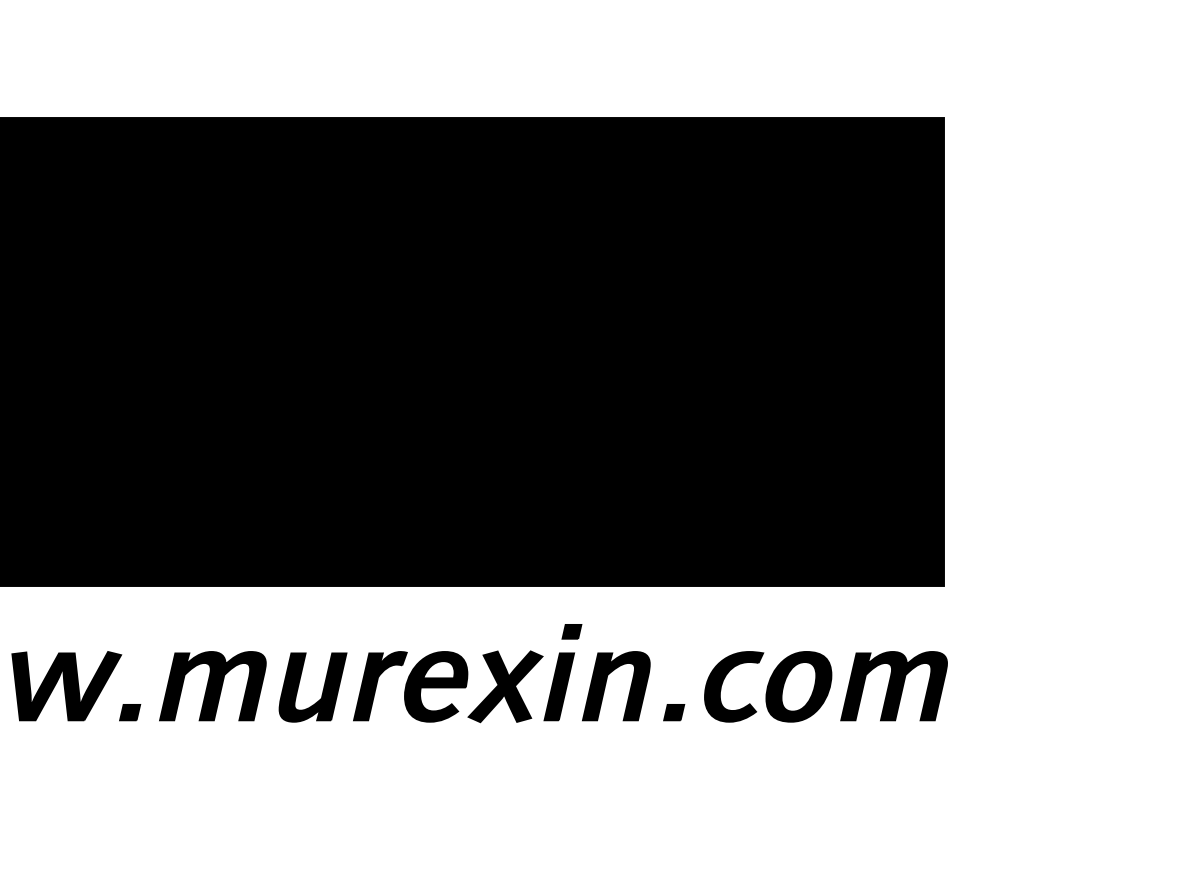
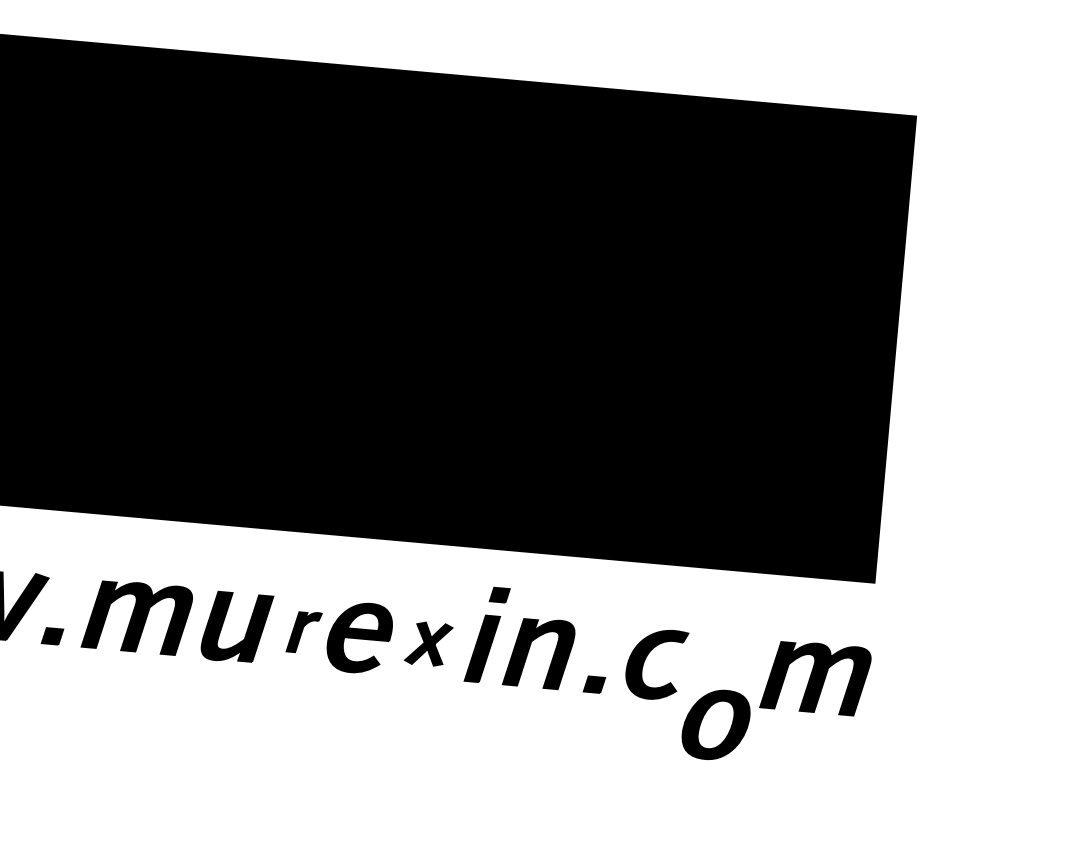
part: (380, 686) -> (304, 632), size x0.6
part: (505, 686) -> (428, 643), size x0.6
part: (798, 686) -> (715, 724), moved

